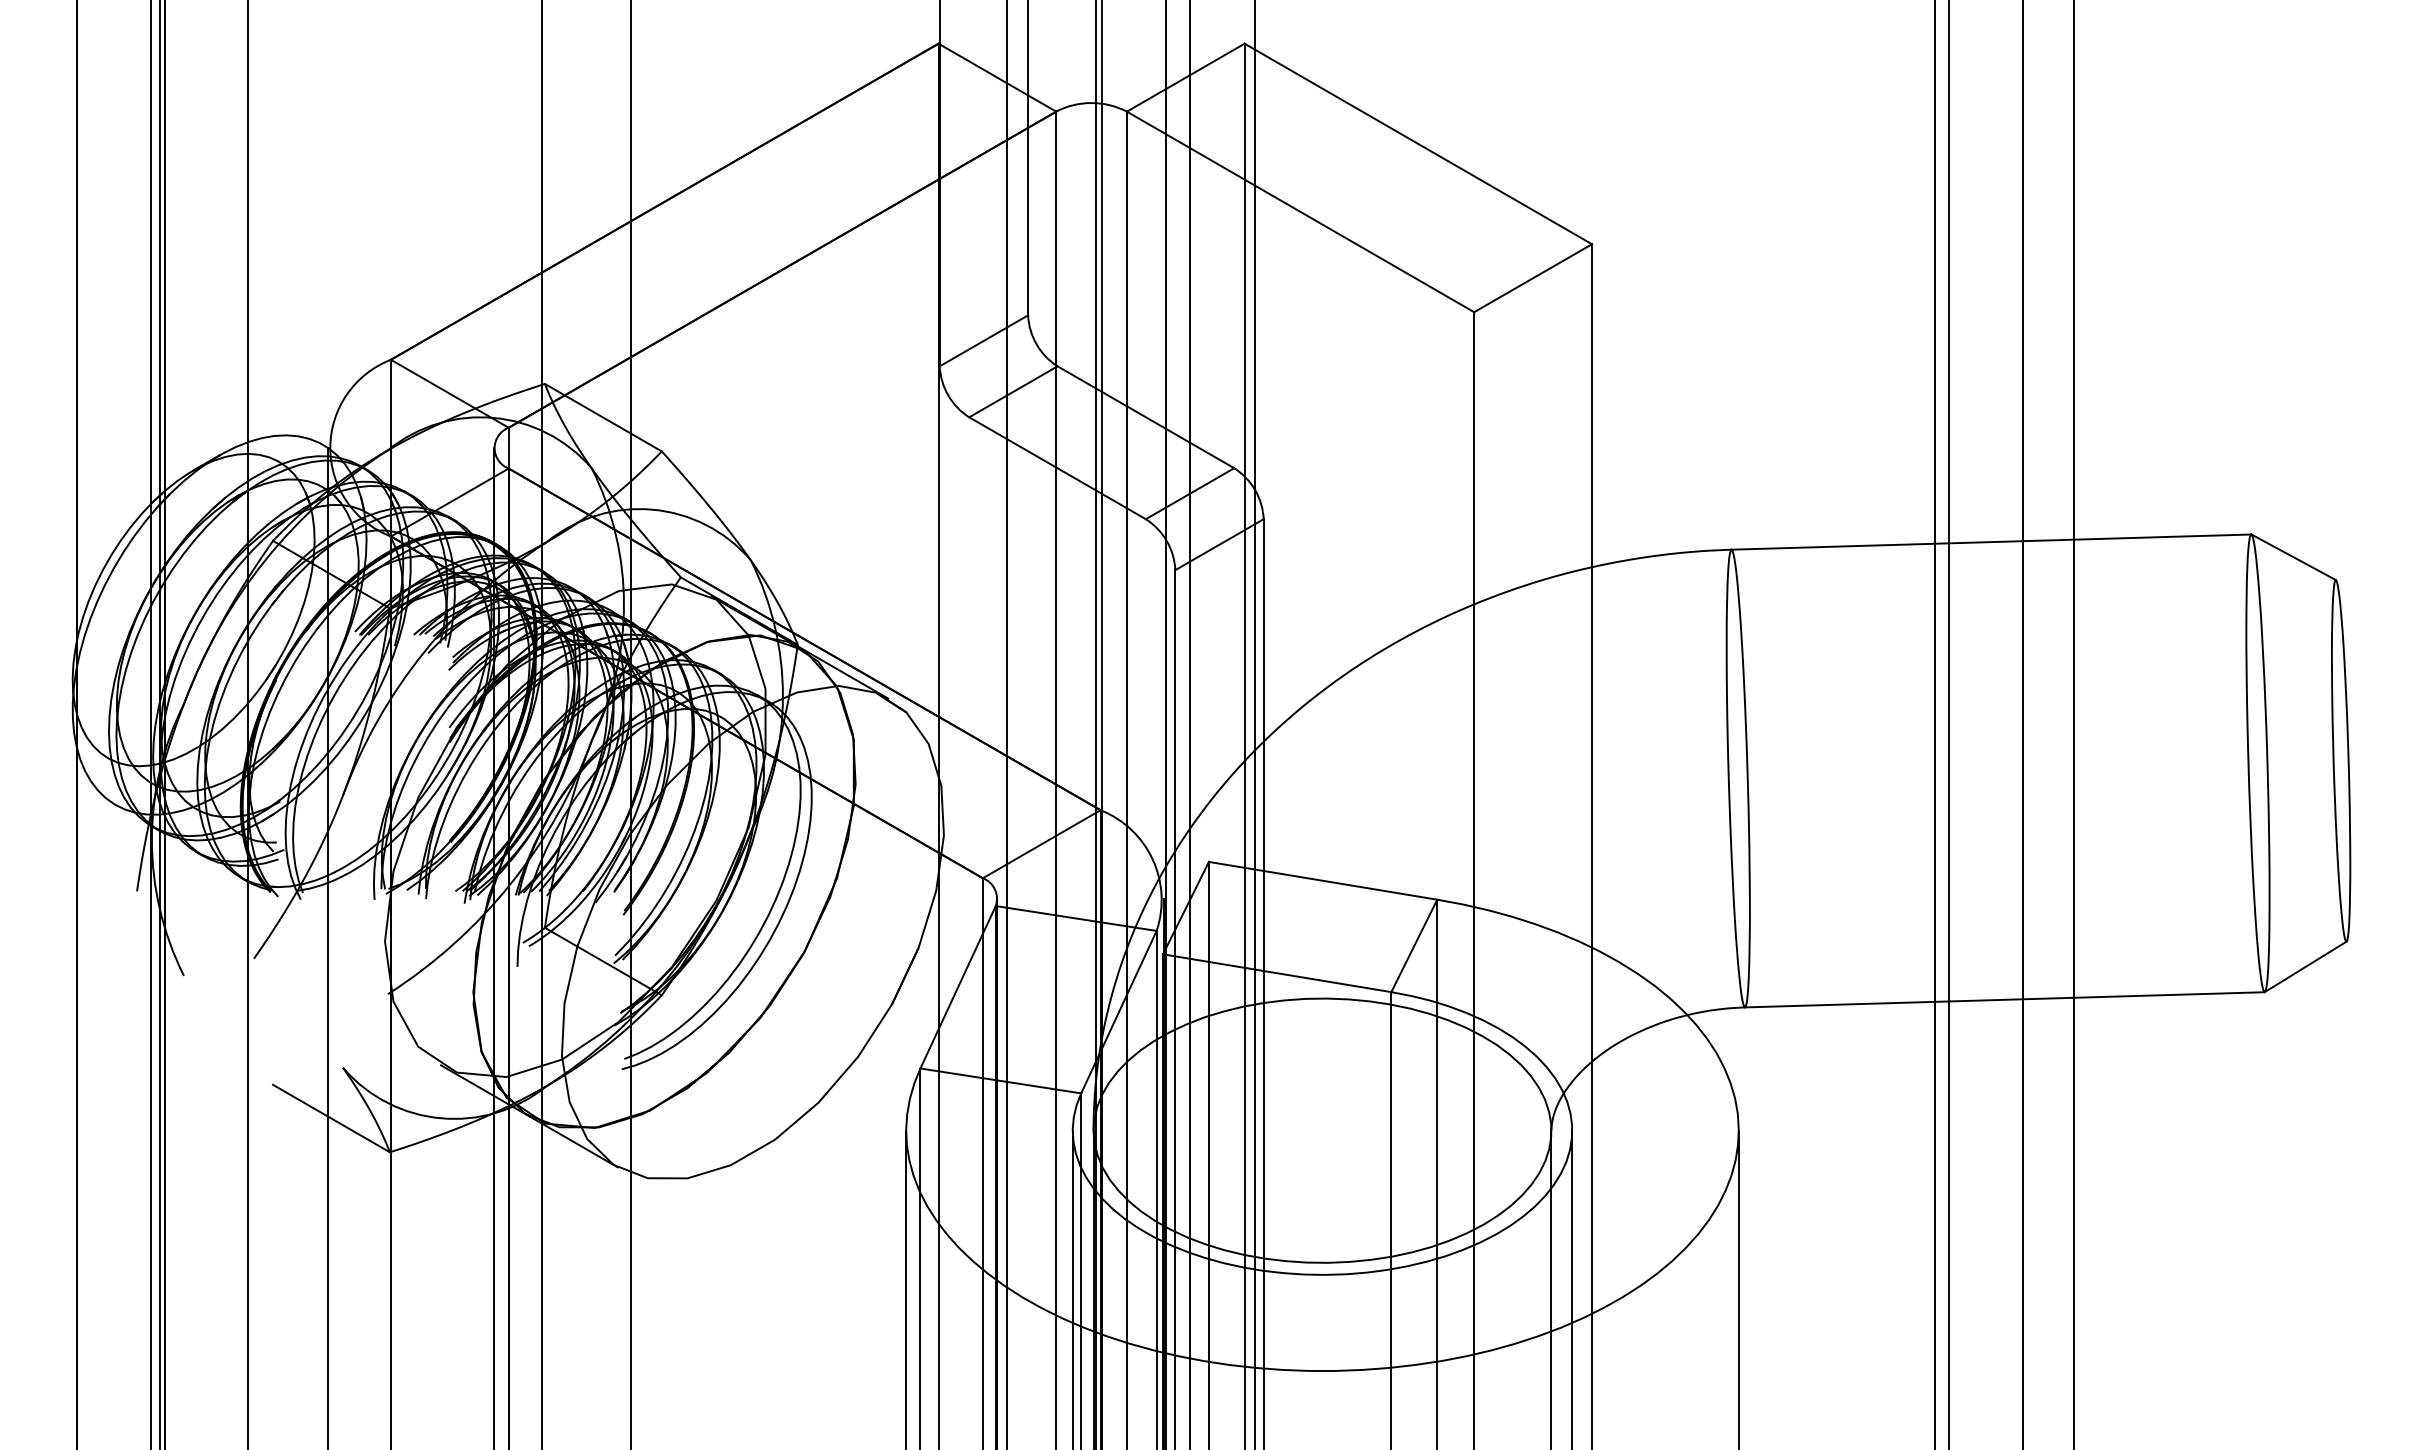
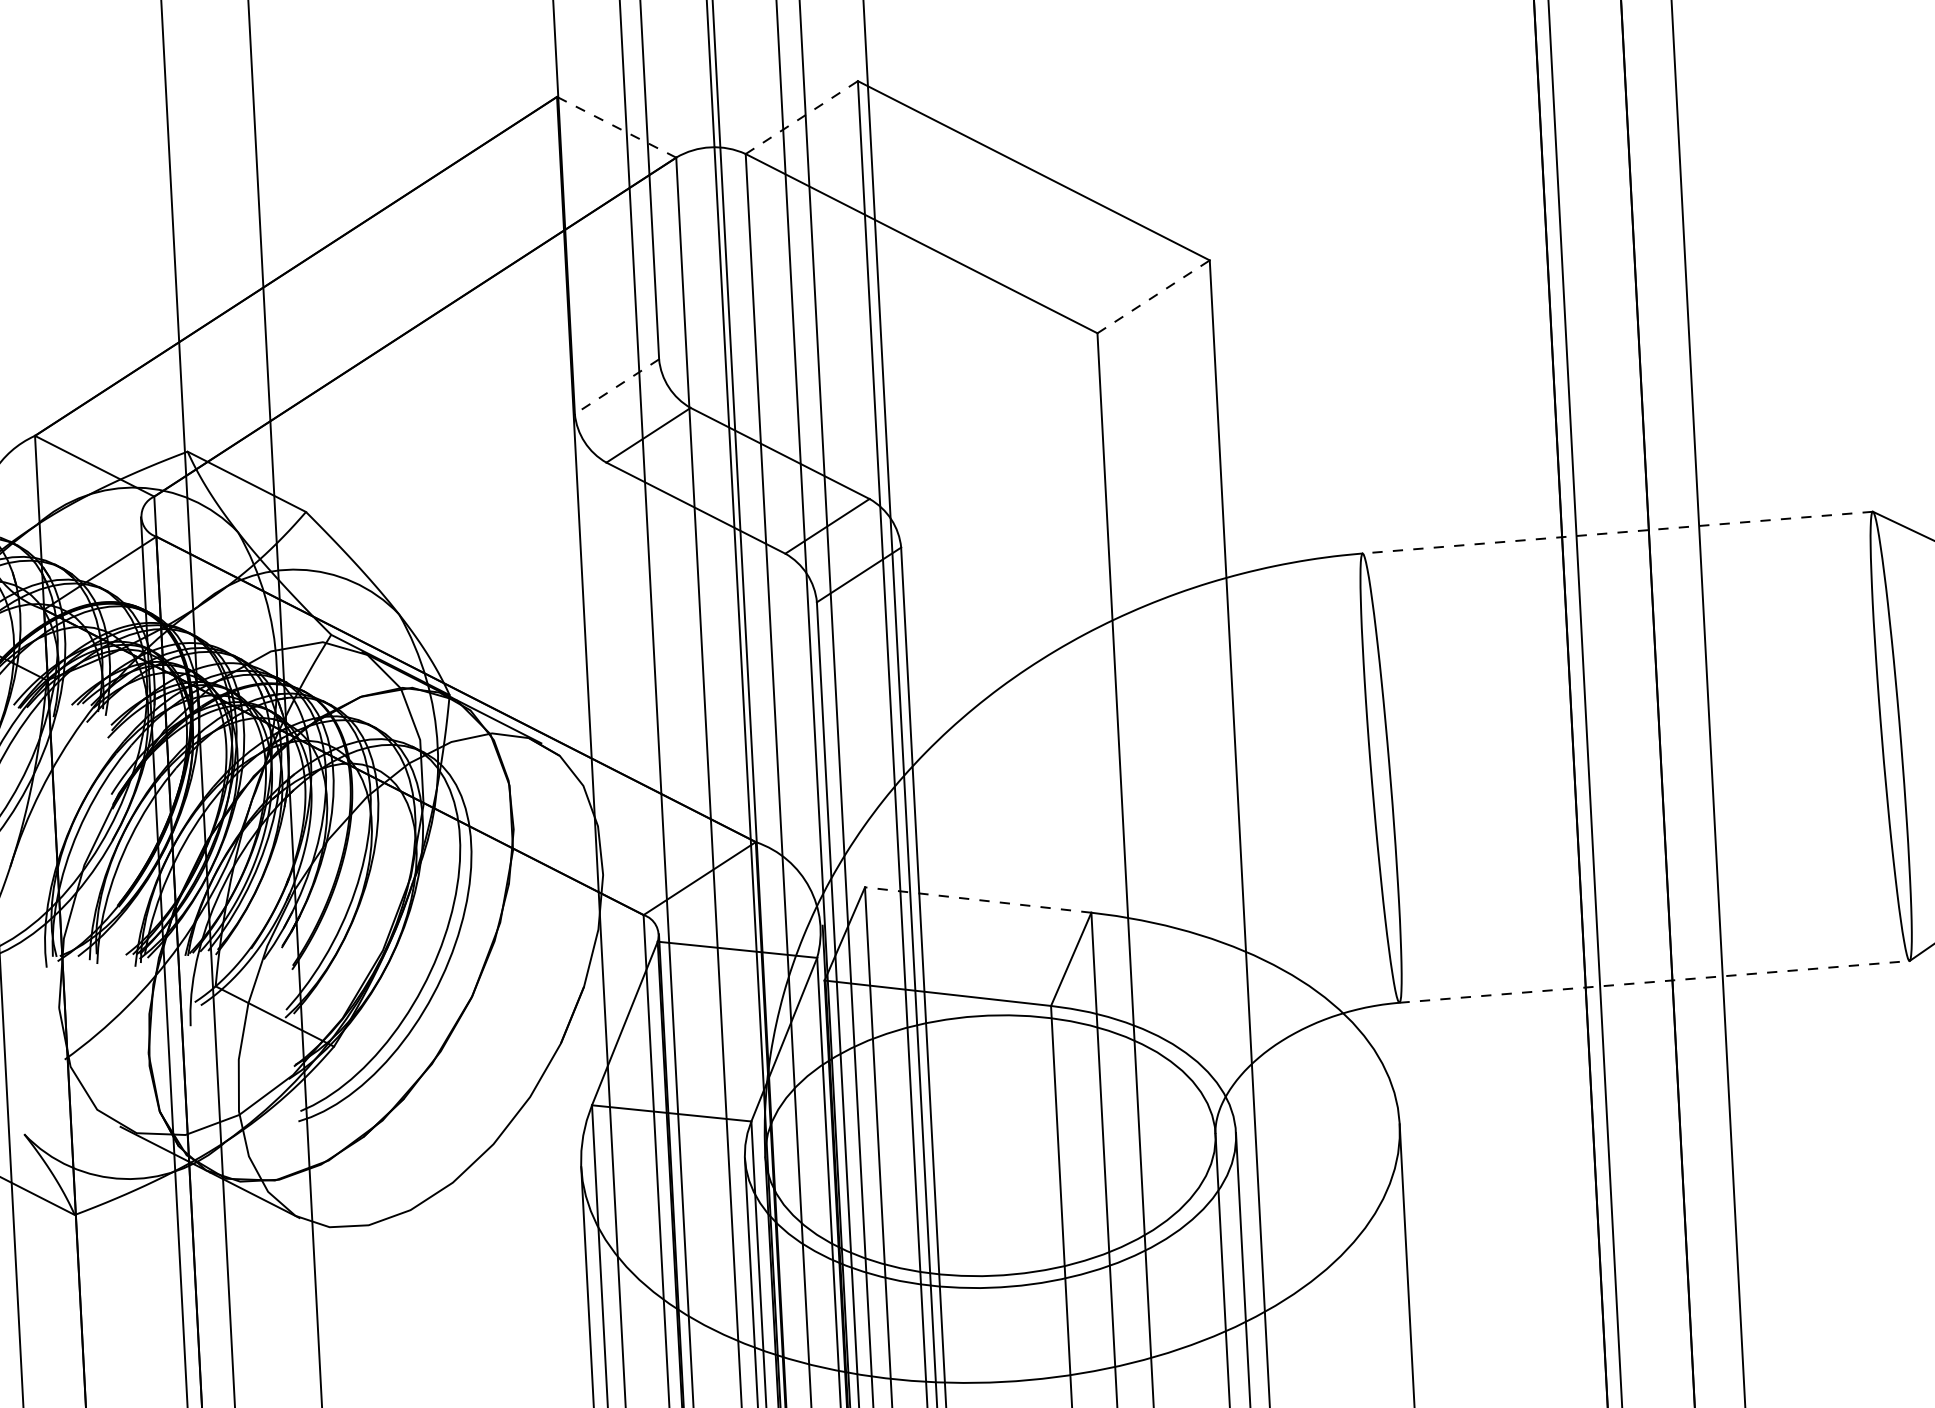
line: (997, 77) -> (616, 127), solid -> dashed
line: (1185, 77) -> (801, 117), solid -> dashed
line: (1533, 277) -> (1153, 296), solid -> dashed
line: (983, 341) -> (616, 387), solid -> dashed
line: (1991, 542) -> (1617, 533), solid -> dashed
line: (1323, 880) -> (978, 899), solid -> dashed
line: (2004, 999) -> (1654, 981), solid -> dashed

